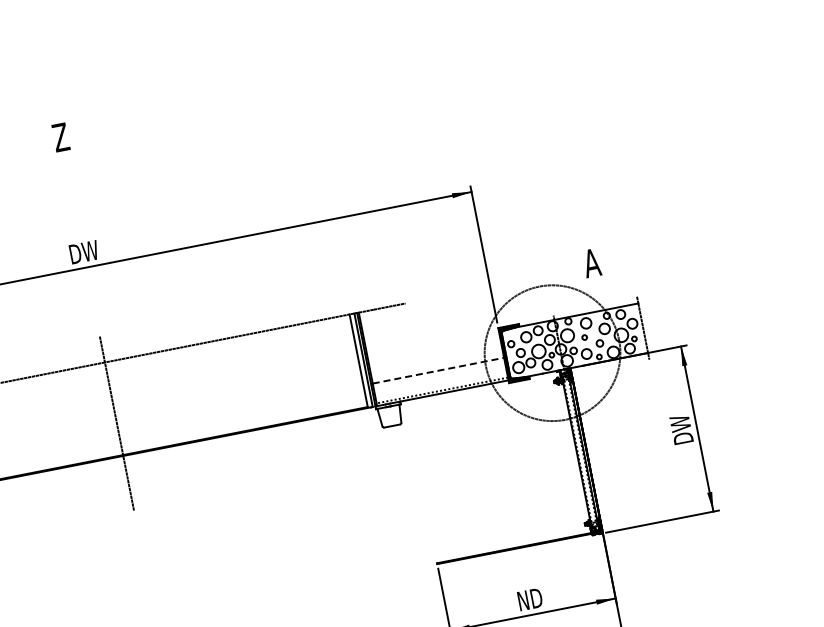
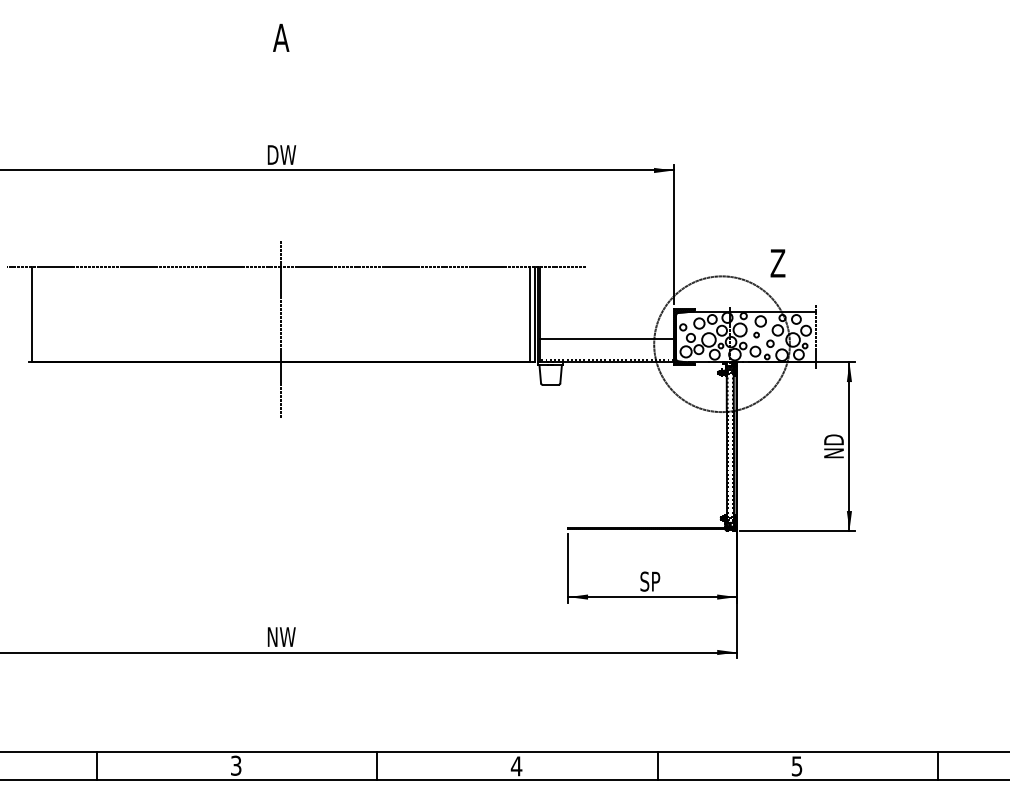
text: (61, 137) -> (281, 37), Z -> A
text: (591, 263) -> (777, 263), A -> Z
line: (438, 370) -> (606, 339), dashed -> solid
text: (680, 428) -> (833, 442), DW -> ND
text: (529, 599) -> (652, 581), ND -> SP

